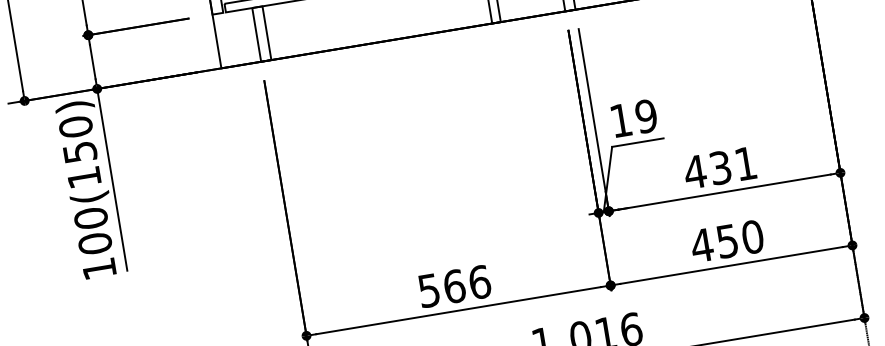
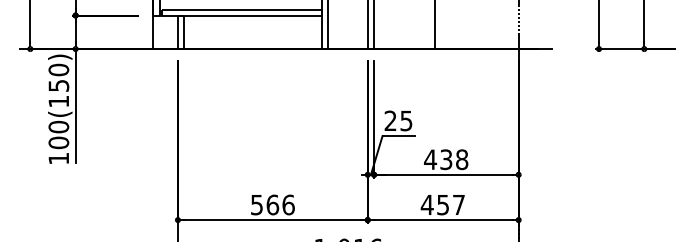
text: (633, 117) -> (398, 120), 19 -> 25
text: (746, 163) -> (462, 159), 431 -> 438
text: (751, 236) -> (458, 204), 450 -> 457

